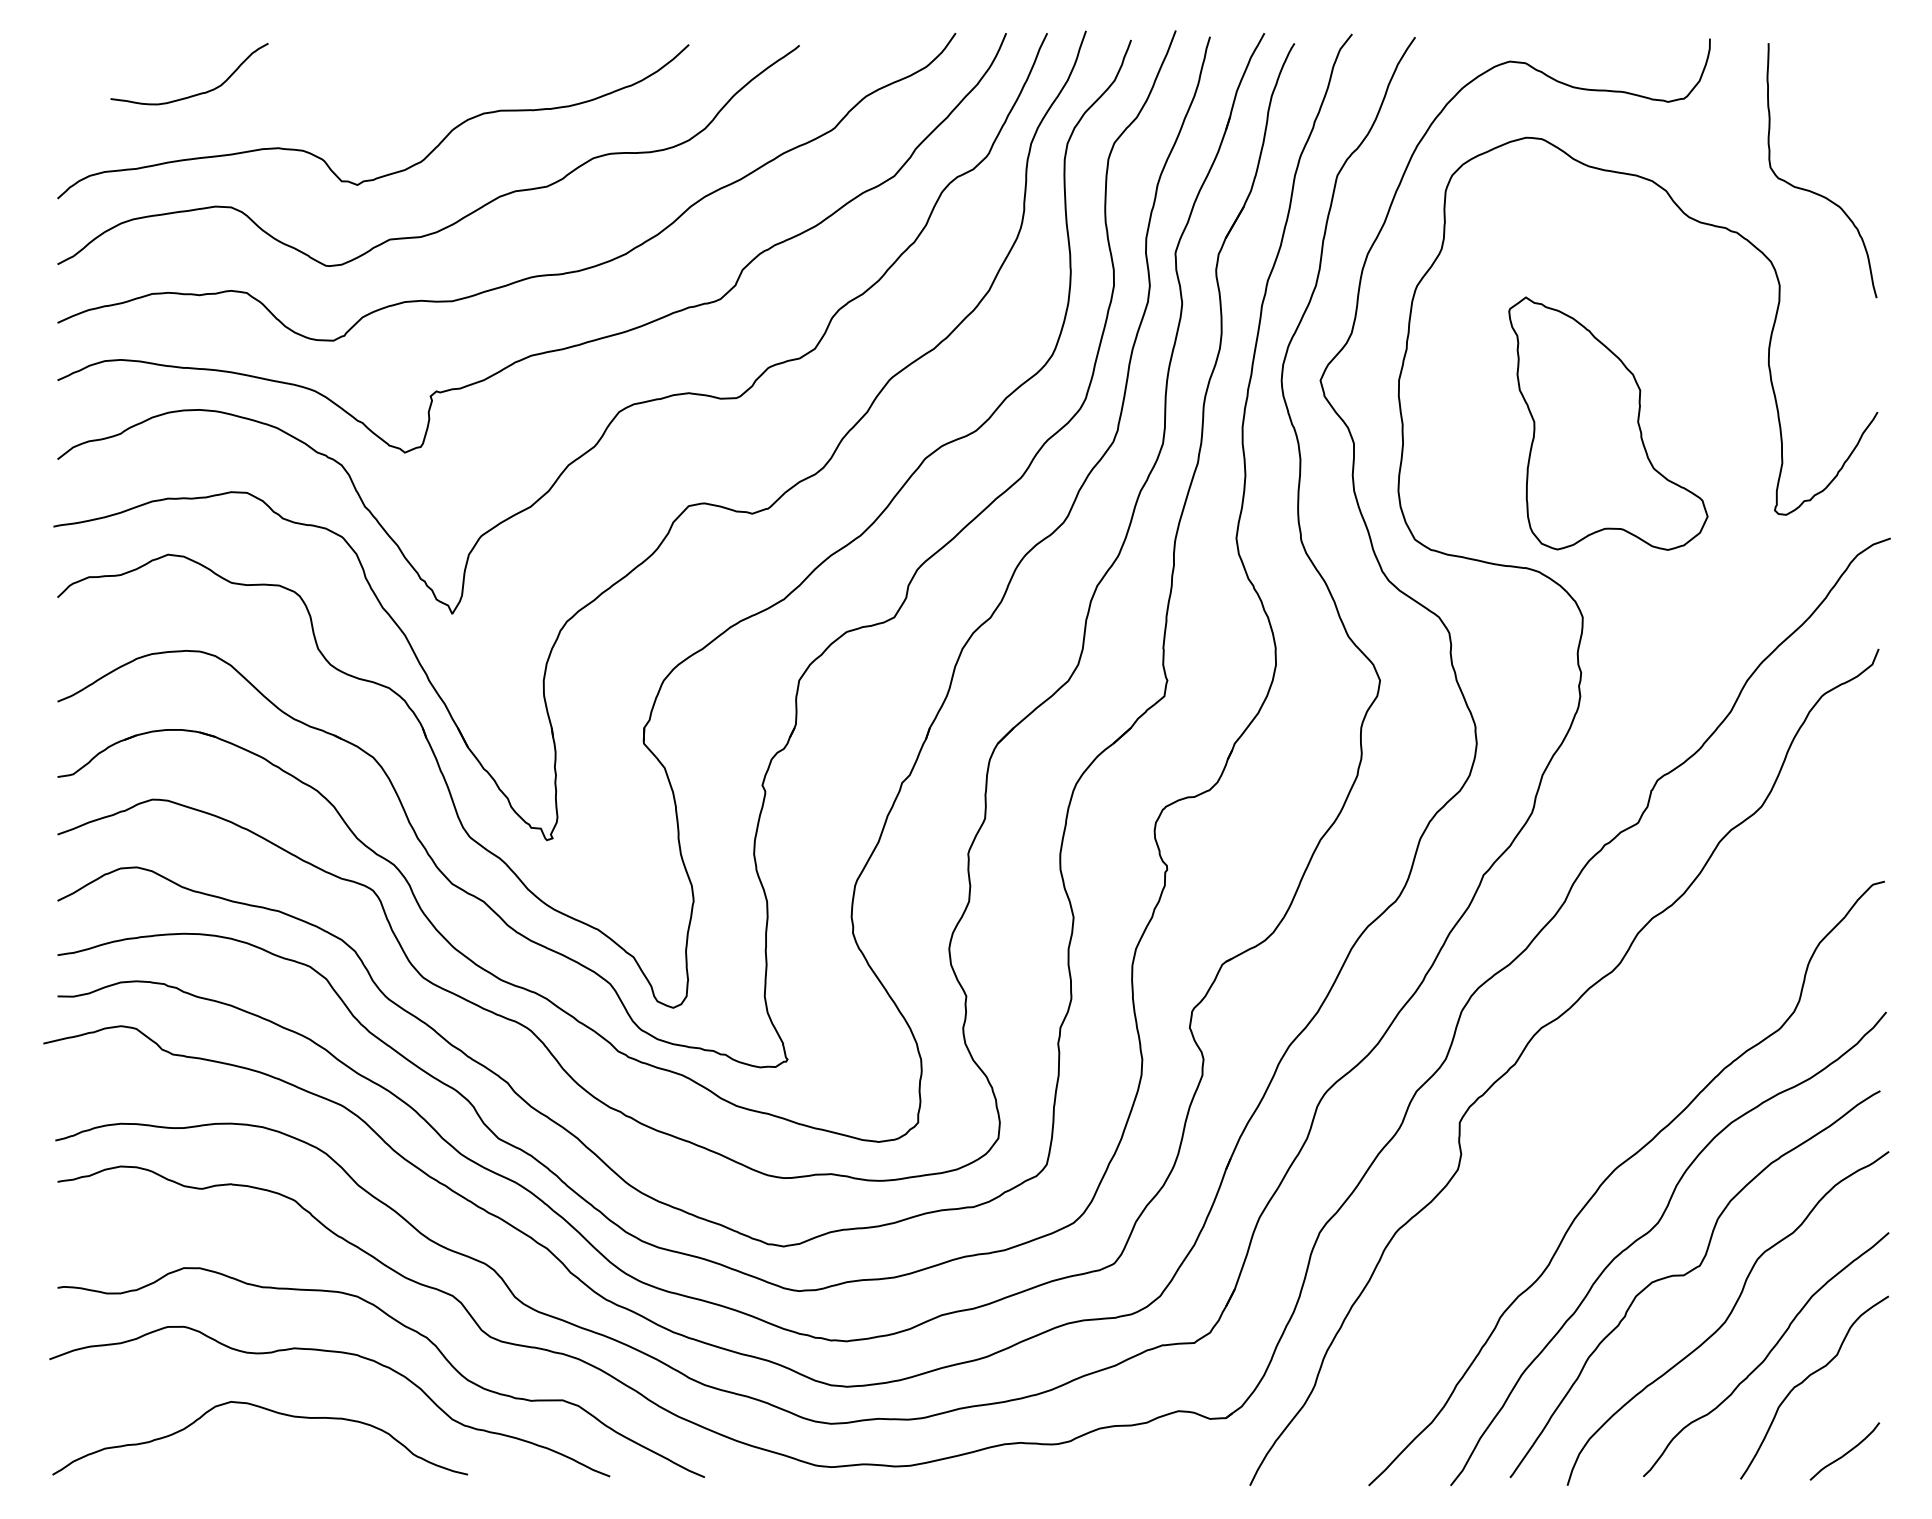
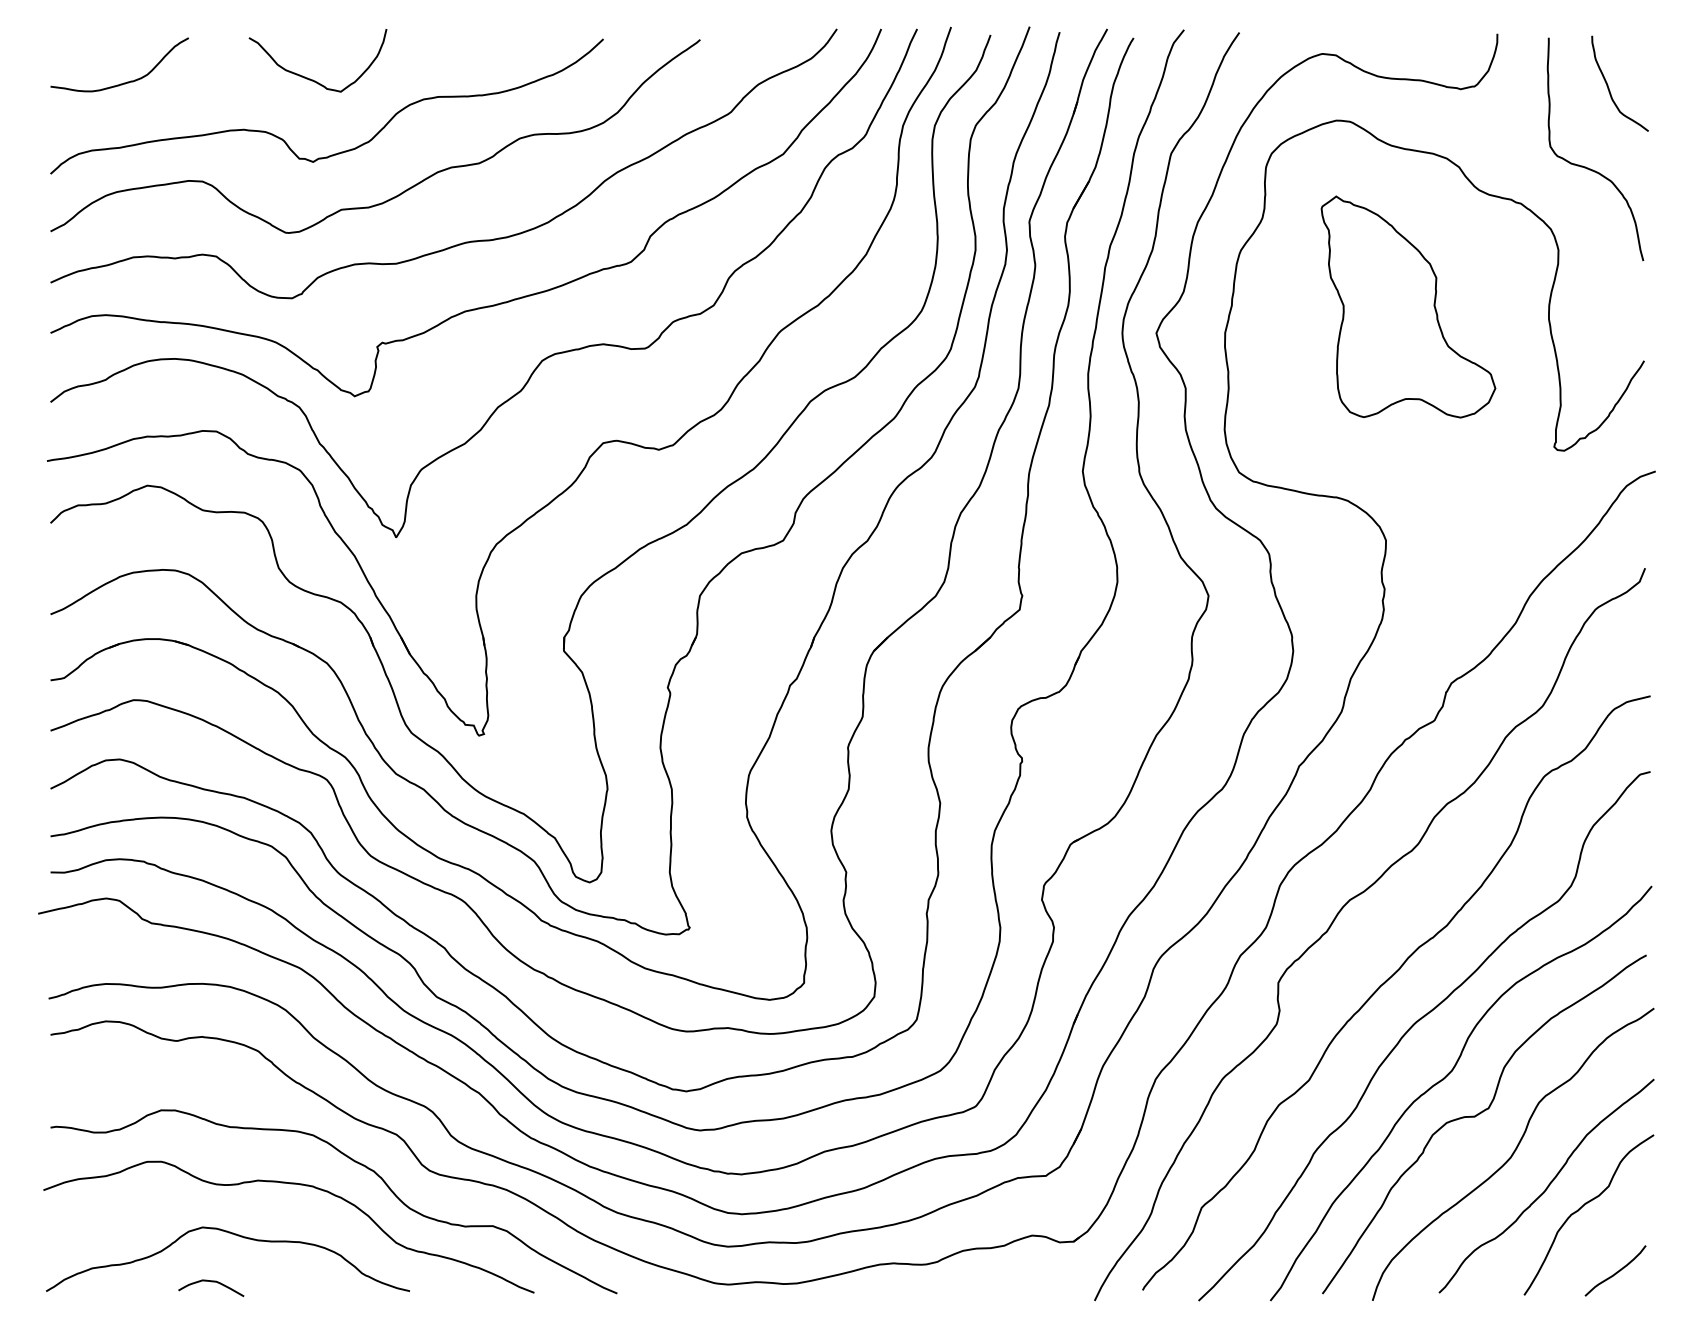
curve: (356, 90) -> (312, 79), added
curve: (197, 93) -> (126, 81), moved
curve: (1837, 99) -> (1609, 87), added
part: (1608, 423) -> (1408, 306), moved
curve: (1583, 1121) -> (1386, 981), added
curve: (240, 1464) -> (210, 1282), added

